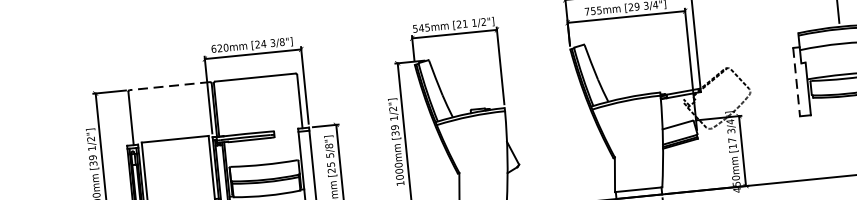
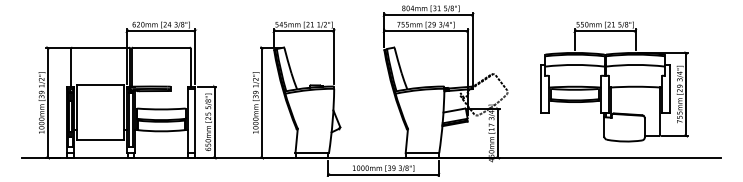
line: (796, 83) -> (540, 89), dashed -> solid
line: (169, 85) -> (100, 47), dashed -> solid

